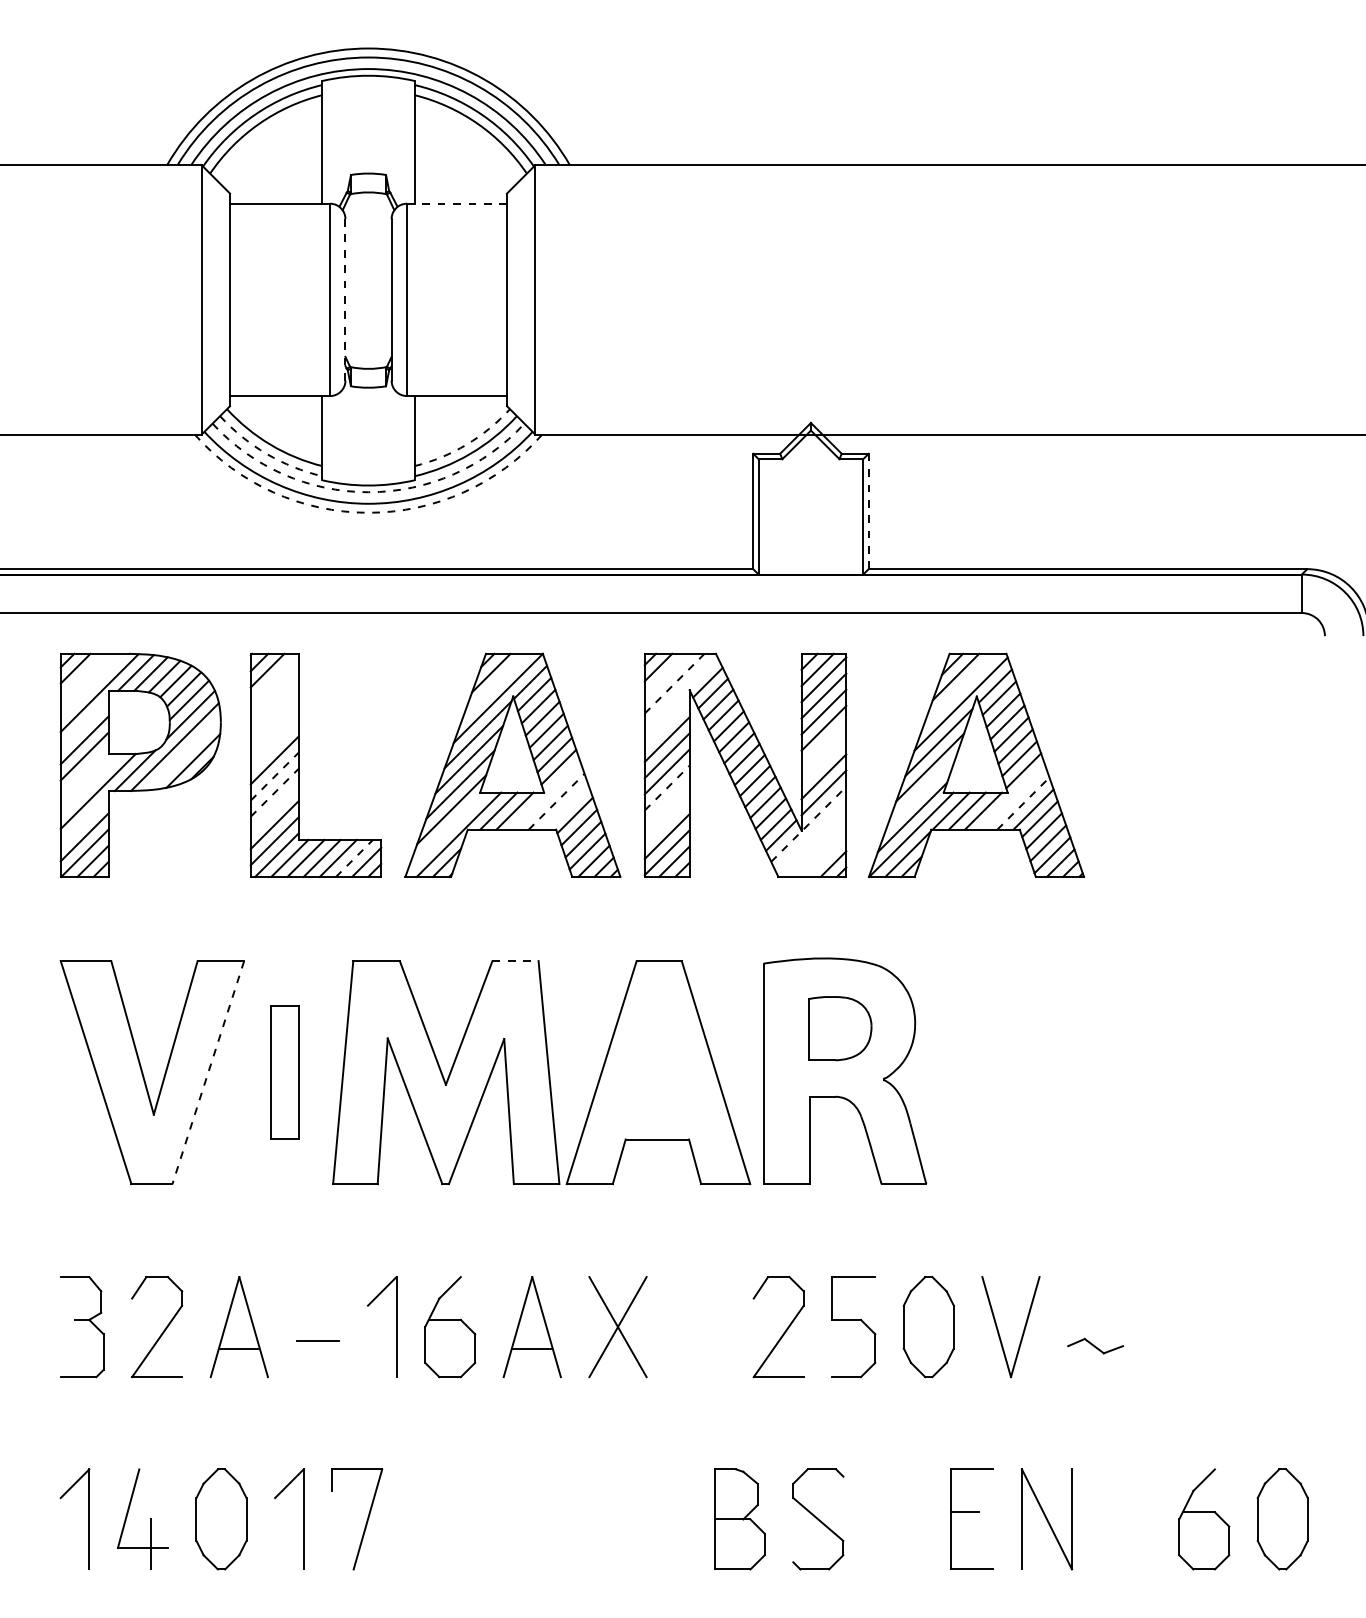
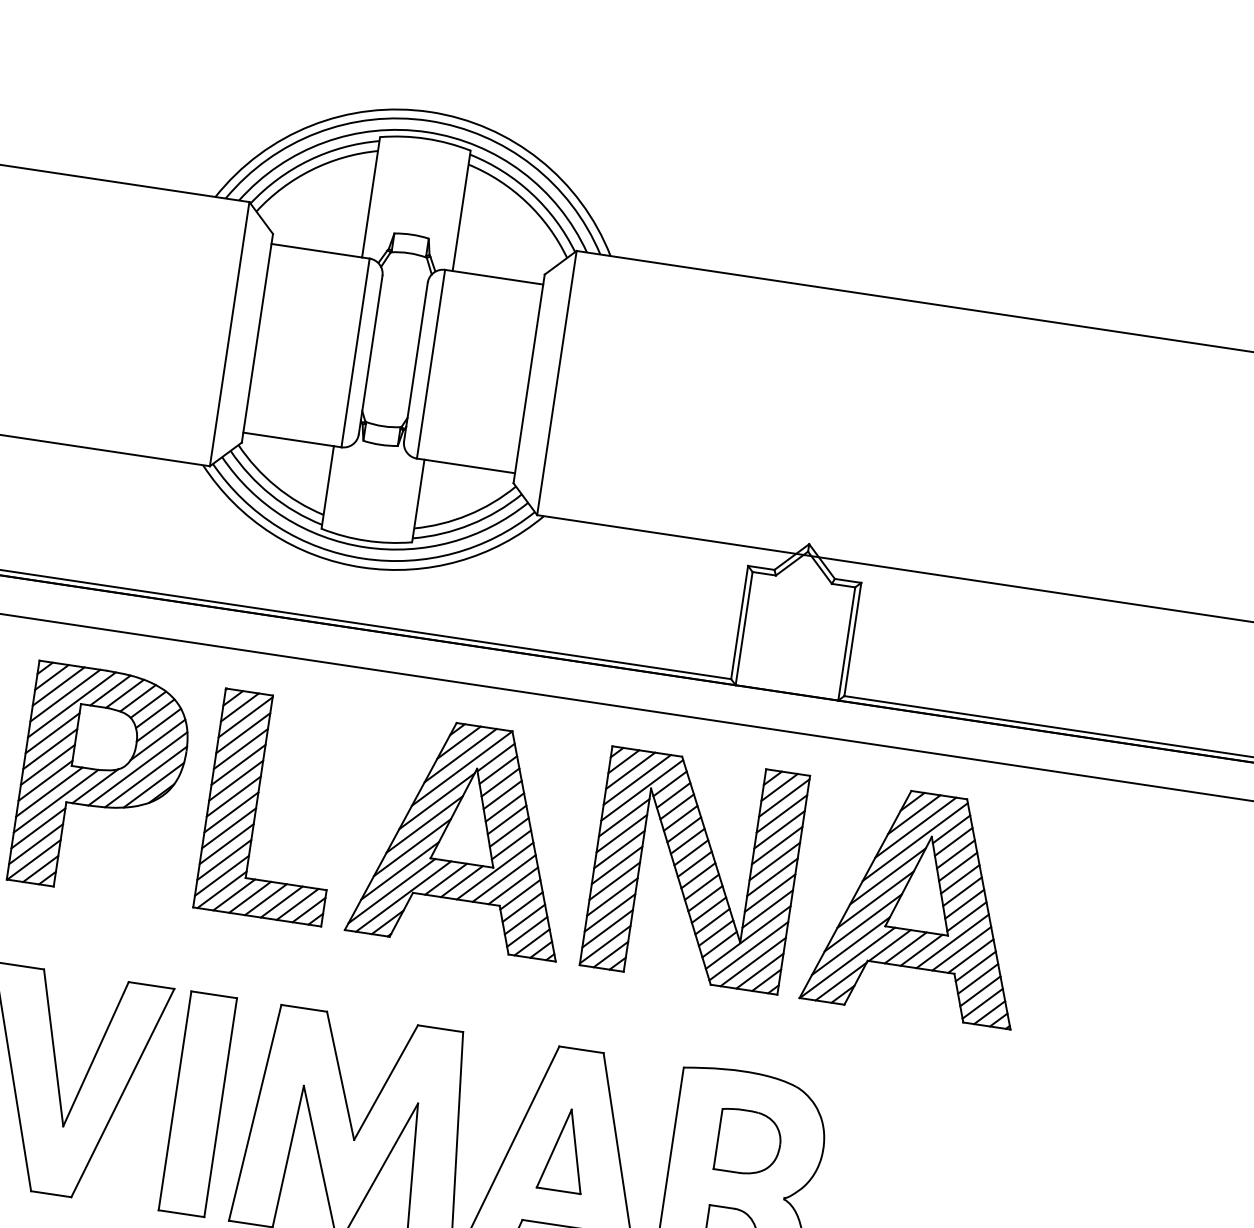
line: (456, 203) -> (493, 276), dashed -> solid
line: (345, 299) -> (370, 354), dashed -> solid
arc: (466, 444) -> (468, 514), dashed -> solid
arc: (266, 453) -> (270, 494), dashed -> solid
arc: (368, 492) -> (365, 547), dashed -> solid
line: (868, 511) -> (852, 639), dashed -> solid
arc: (368, 512) -> (362, 567), dashed -> solid
line: (666, 675) -> (630, 770), added
line: (83, 676) -> (58, 686), added
line: (274, 679) -> (245, 717), added
line: (675, 683) -> (638, 779), dashed -> solid
line: (91, 684) -> (65, 695), added
line: (494, 685) -> (460, 755), added
line: (959, 689) -> (915, 827), added
line: (680, 693) -> (641, 790), added
line: (274, 695) -> (243, 732), added
line: (274, 711) -> (240, 748), added
line: (666, 722) -> (623, 816), added
line: (84, 724) -> (52, 733), added
line: (274, 728) -> (238, 765), added
line: (274, 744) -> (235, 780), added
line: (823, 744) -> (774, 861), added
line: (184, 753) -> (146, 776), added
line: (823, 760) -> (772, 877), added
line: (84, 772) -> (45, 780), added
line: (274, 776) -> (231, 812), dashed -> solid
line: (89, 783) -> (48, 792), added
line: (667, 788) -> (614, 881), dashed -> solid
line: (274, 792) -> (228, 828), dashed -> solid
line: (921, 792) -> (863, 922), added
line: (546, 795) -> (495, 870), added
line: (1013, 797) -> (953, 941), added
line: (556, 801) -> (504, 878), dashed -> solid
line: (666, 803) -> (611, 896), added
line: (1023, 803) -> (961, 948), dashed -> solid
line: (566, 807) -> (513, 885), added
line: (274, 808) -> (226, 843), added
line: (666, 819) -> (609, 911), added
line: (84, 821) -> (38, 828), added
line: (809, 823) -> (749, 936), dashed -> solid
line: (446, 830) -> (391, 890), added
line: (811, 837) -> (748, 950), added
line: (817, 847) -> (753, 961), added
line: (825, 855) -> (760, 970), added
line: (354, 858) -> (297, 904), dashed -> solid
line: (516, 961) -> (441, 1029), dashed -> solid
part: (657, 1063) -> (564, 1150), added
part: (284, 1072) -> (197, 1104), size x1.67
line: (208, 1073) -> (122, 1093), dashed -> solid

